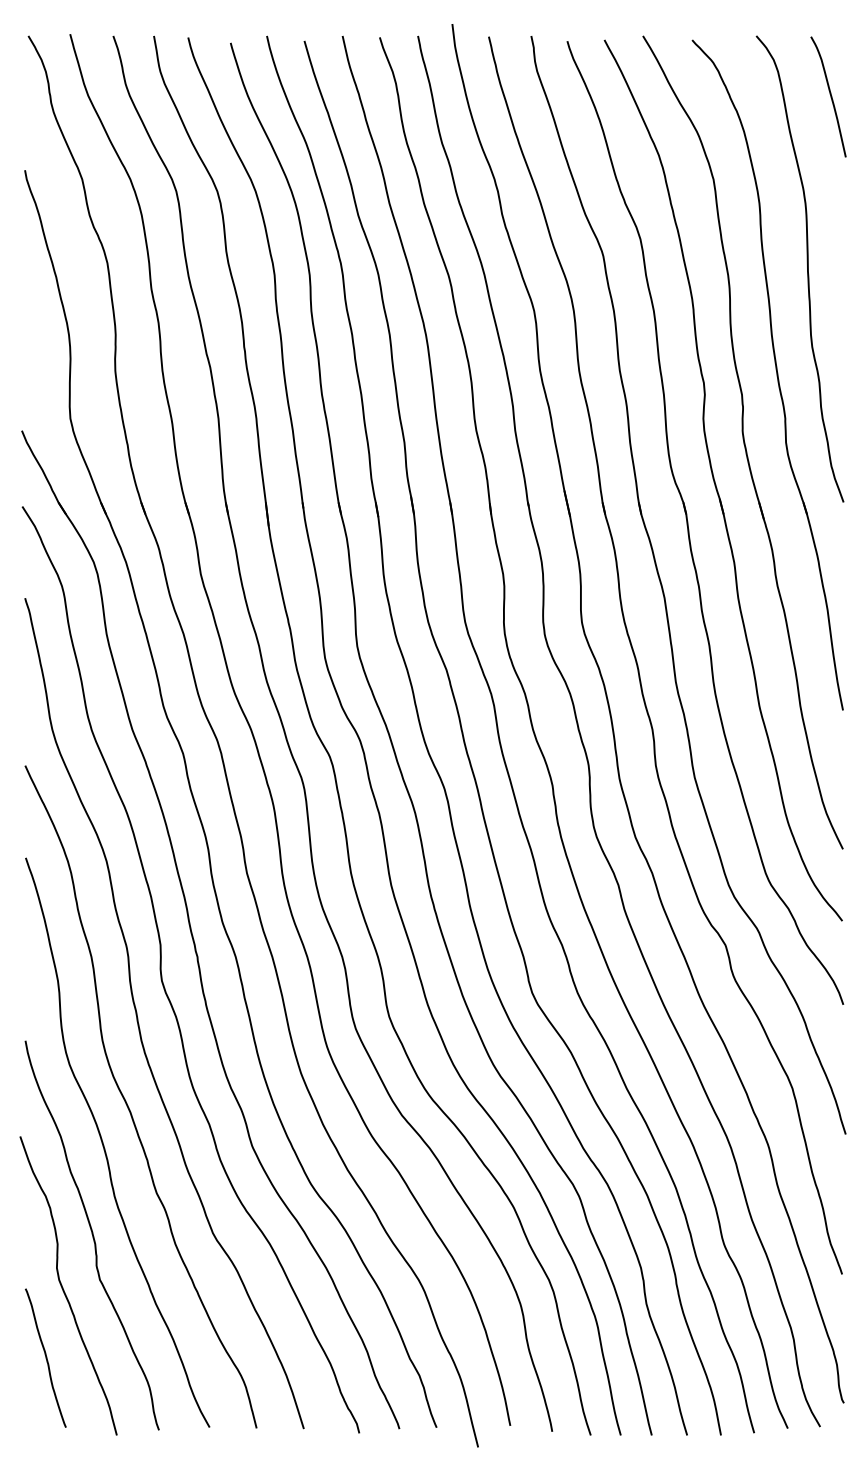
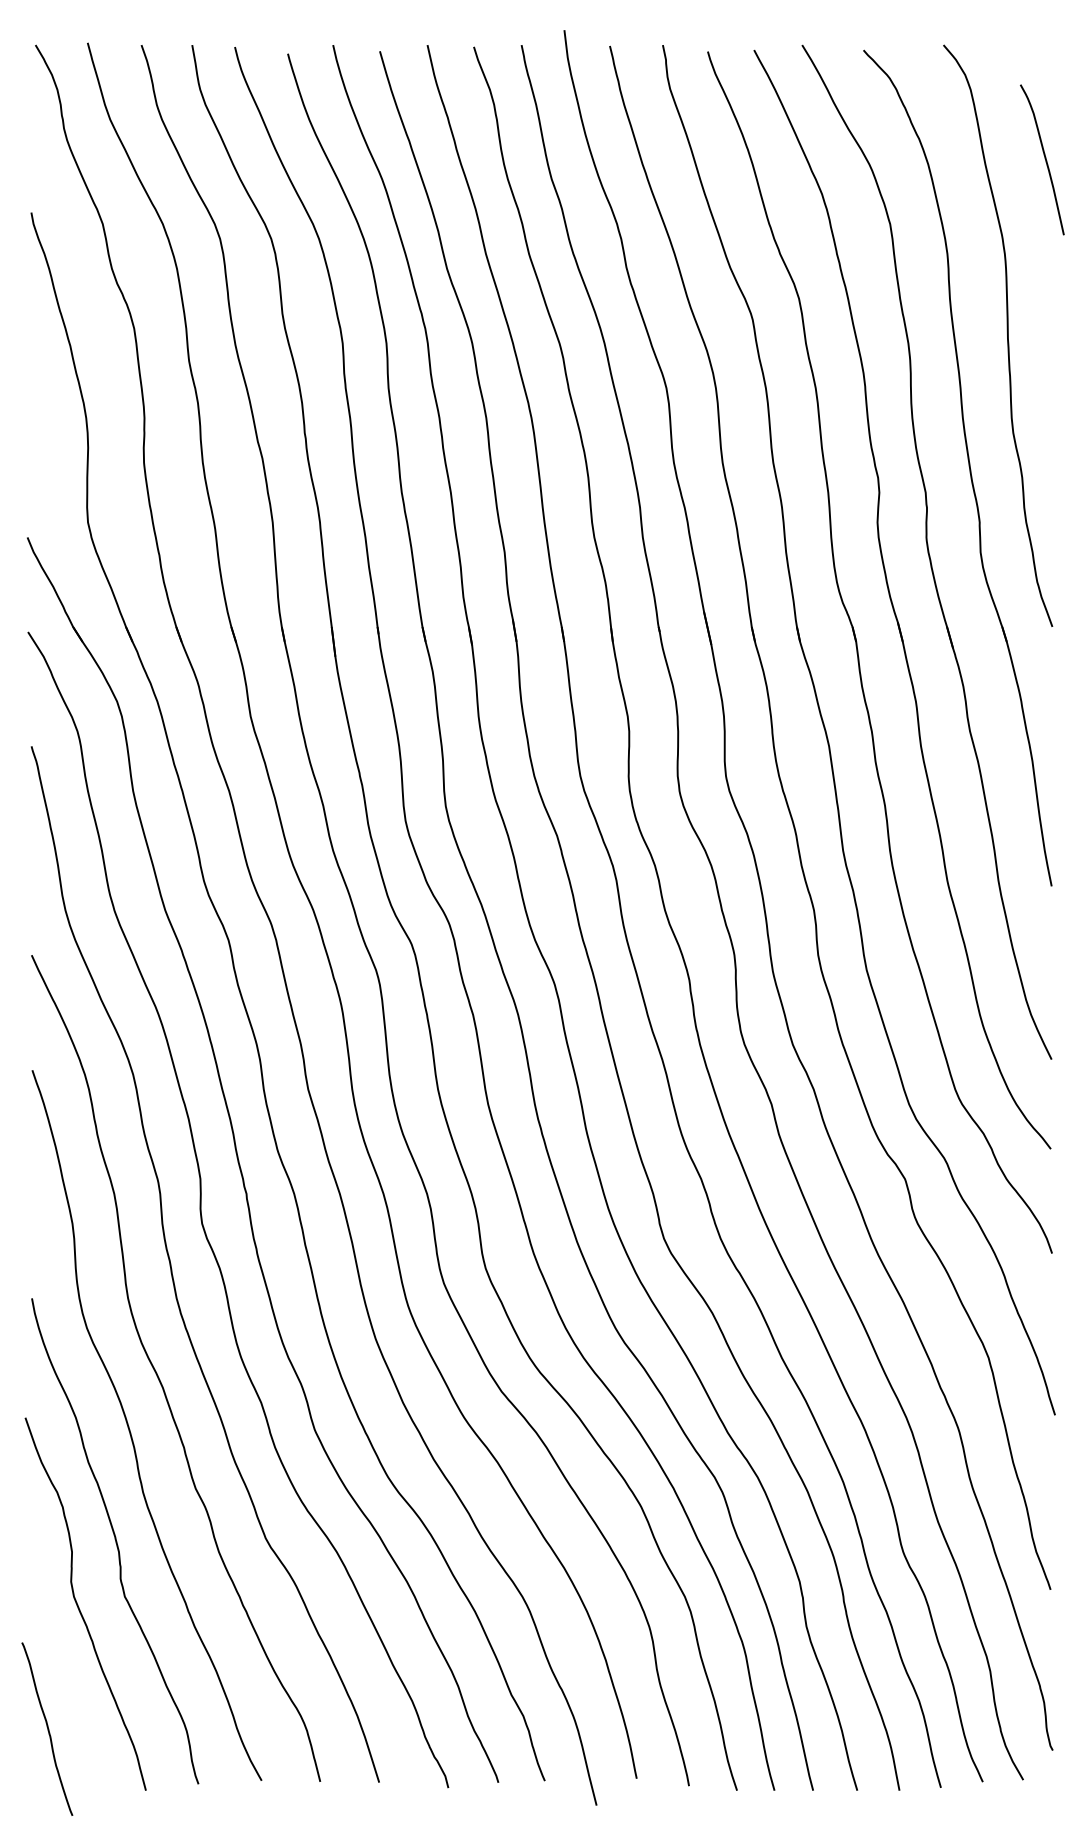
curve: (830, 96) -> (1044, 159), moved
curve: (45, 1357) -> (46, 1728), moved

